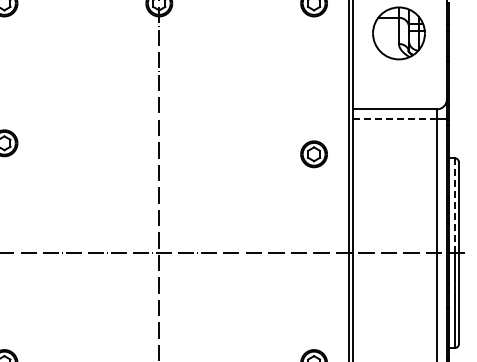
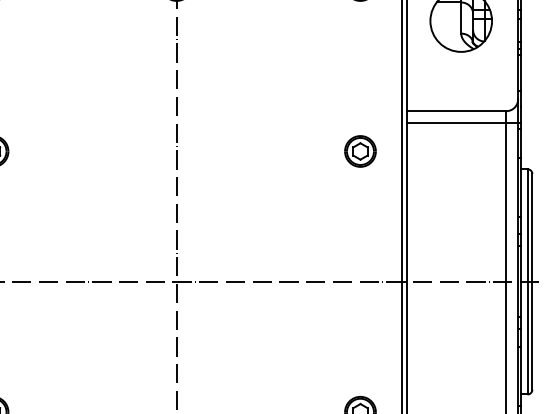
line: (395, 119) -> (457, 123), dashed -> solid
part: (313, 154) -> (359, 151), moved
line: (454, 205) -> (527, 225), dashed -> solid

